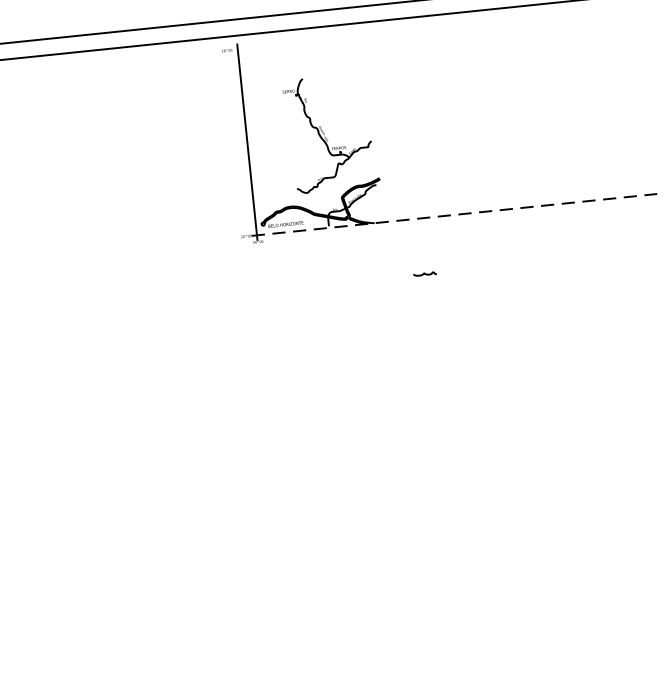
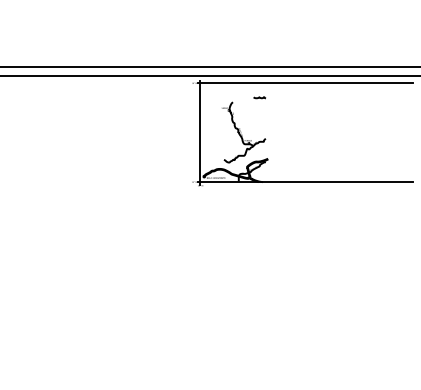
line: (435, 29) -> (305, 83), added
line: (454, 215) -> (305, 182), dashed -> solid
curve: (424, 273) -> (259, 97), moved

